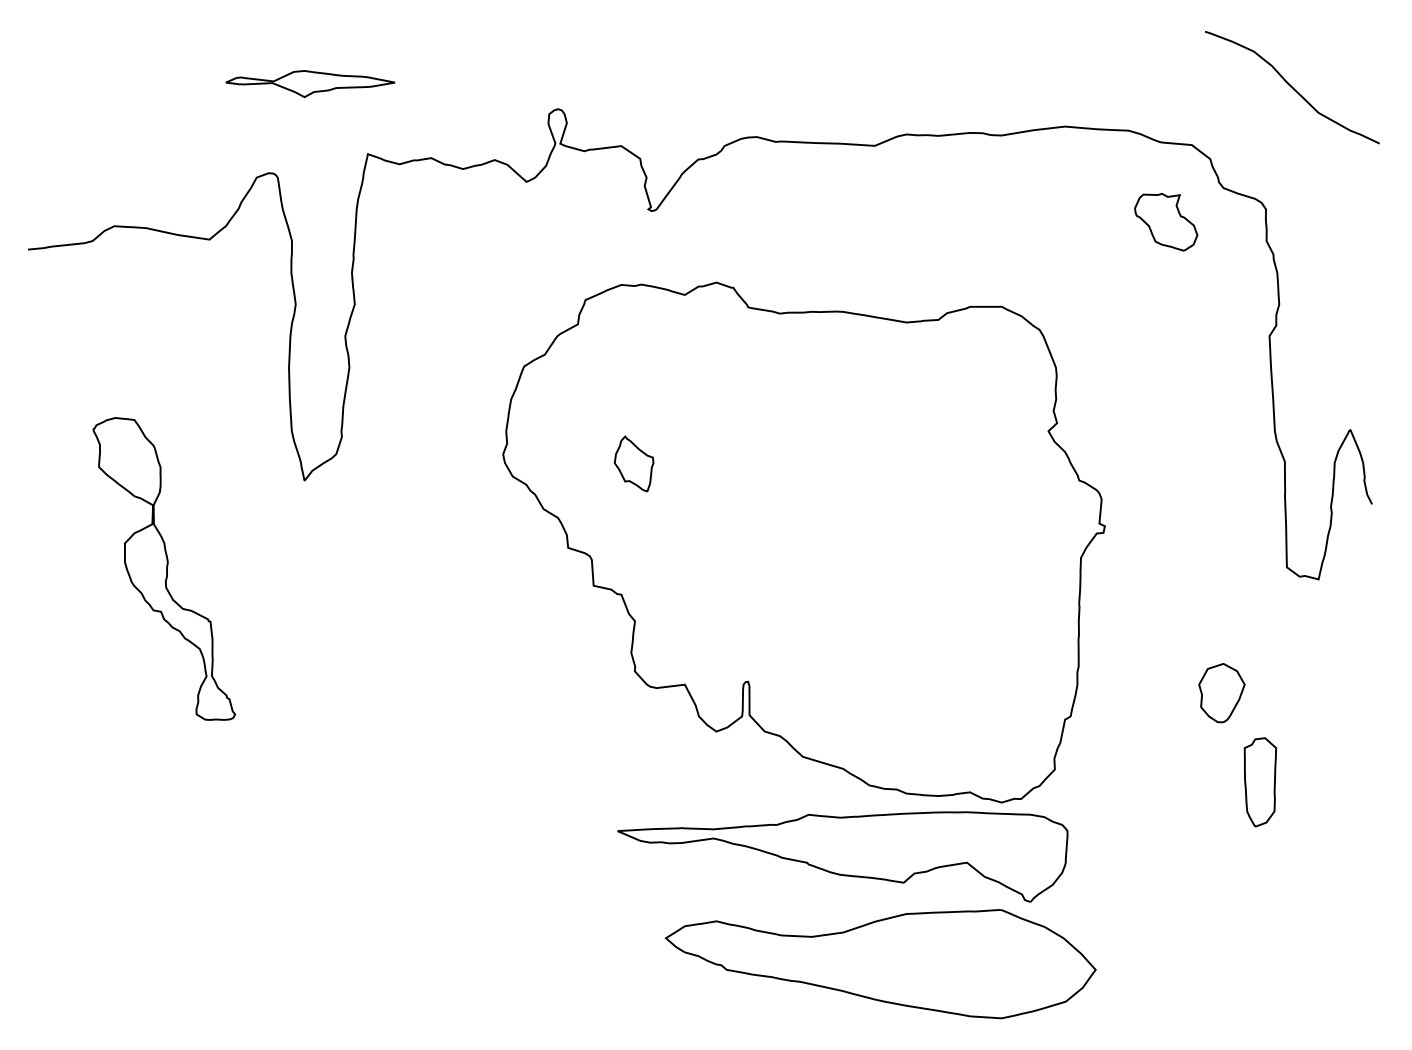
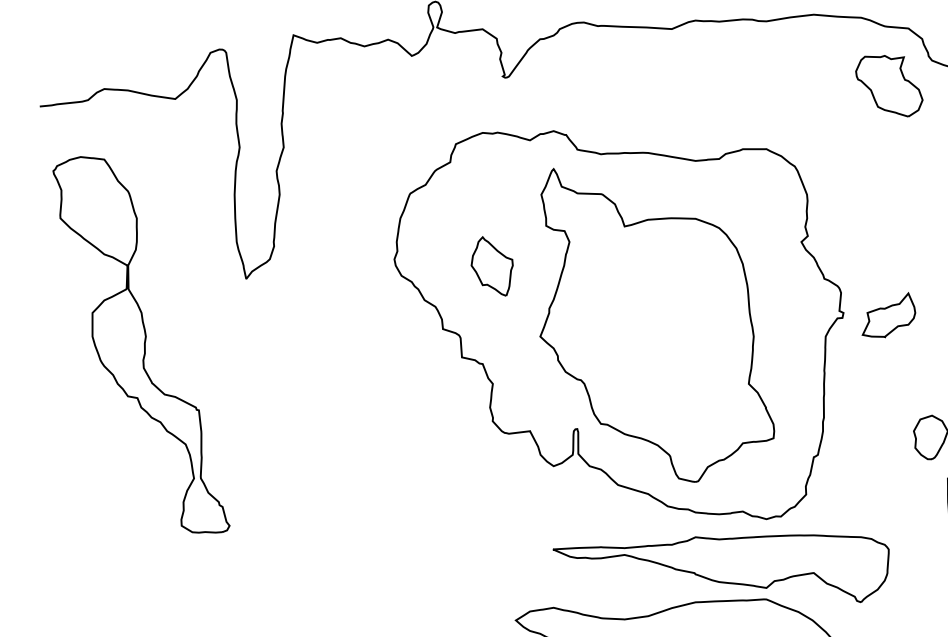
part: (1165, 221) -> (888, 85), size x1.43
part: (633, 463) -> (491, 266), size x1.43
part: (1165, 528) -> (888, 314), added
part: (854, 542) -> (656, 325), added
part: (164, 568) -> (141, 344), size x1.67
part: (842, 856) -> (720, 568), moved

